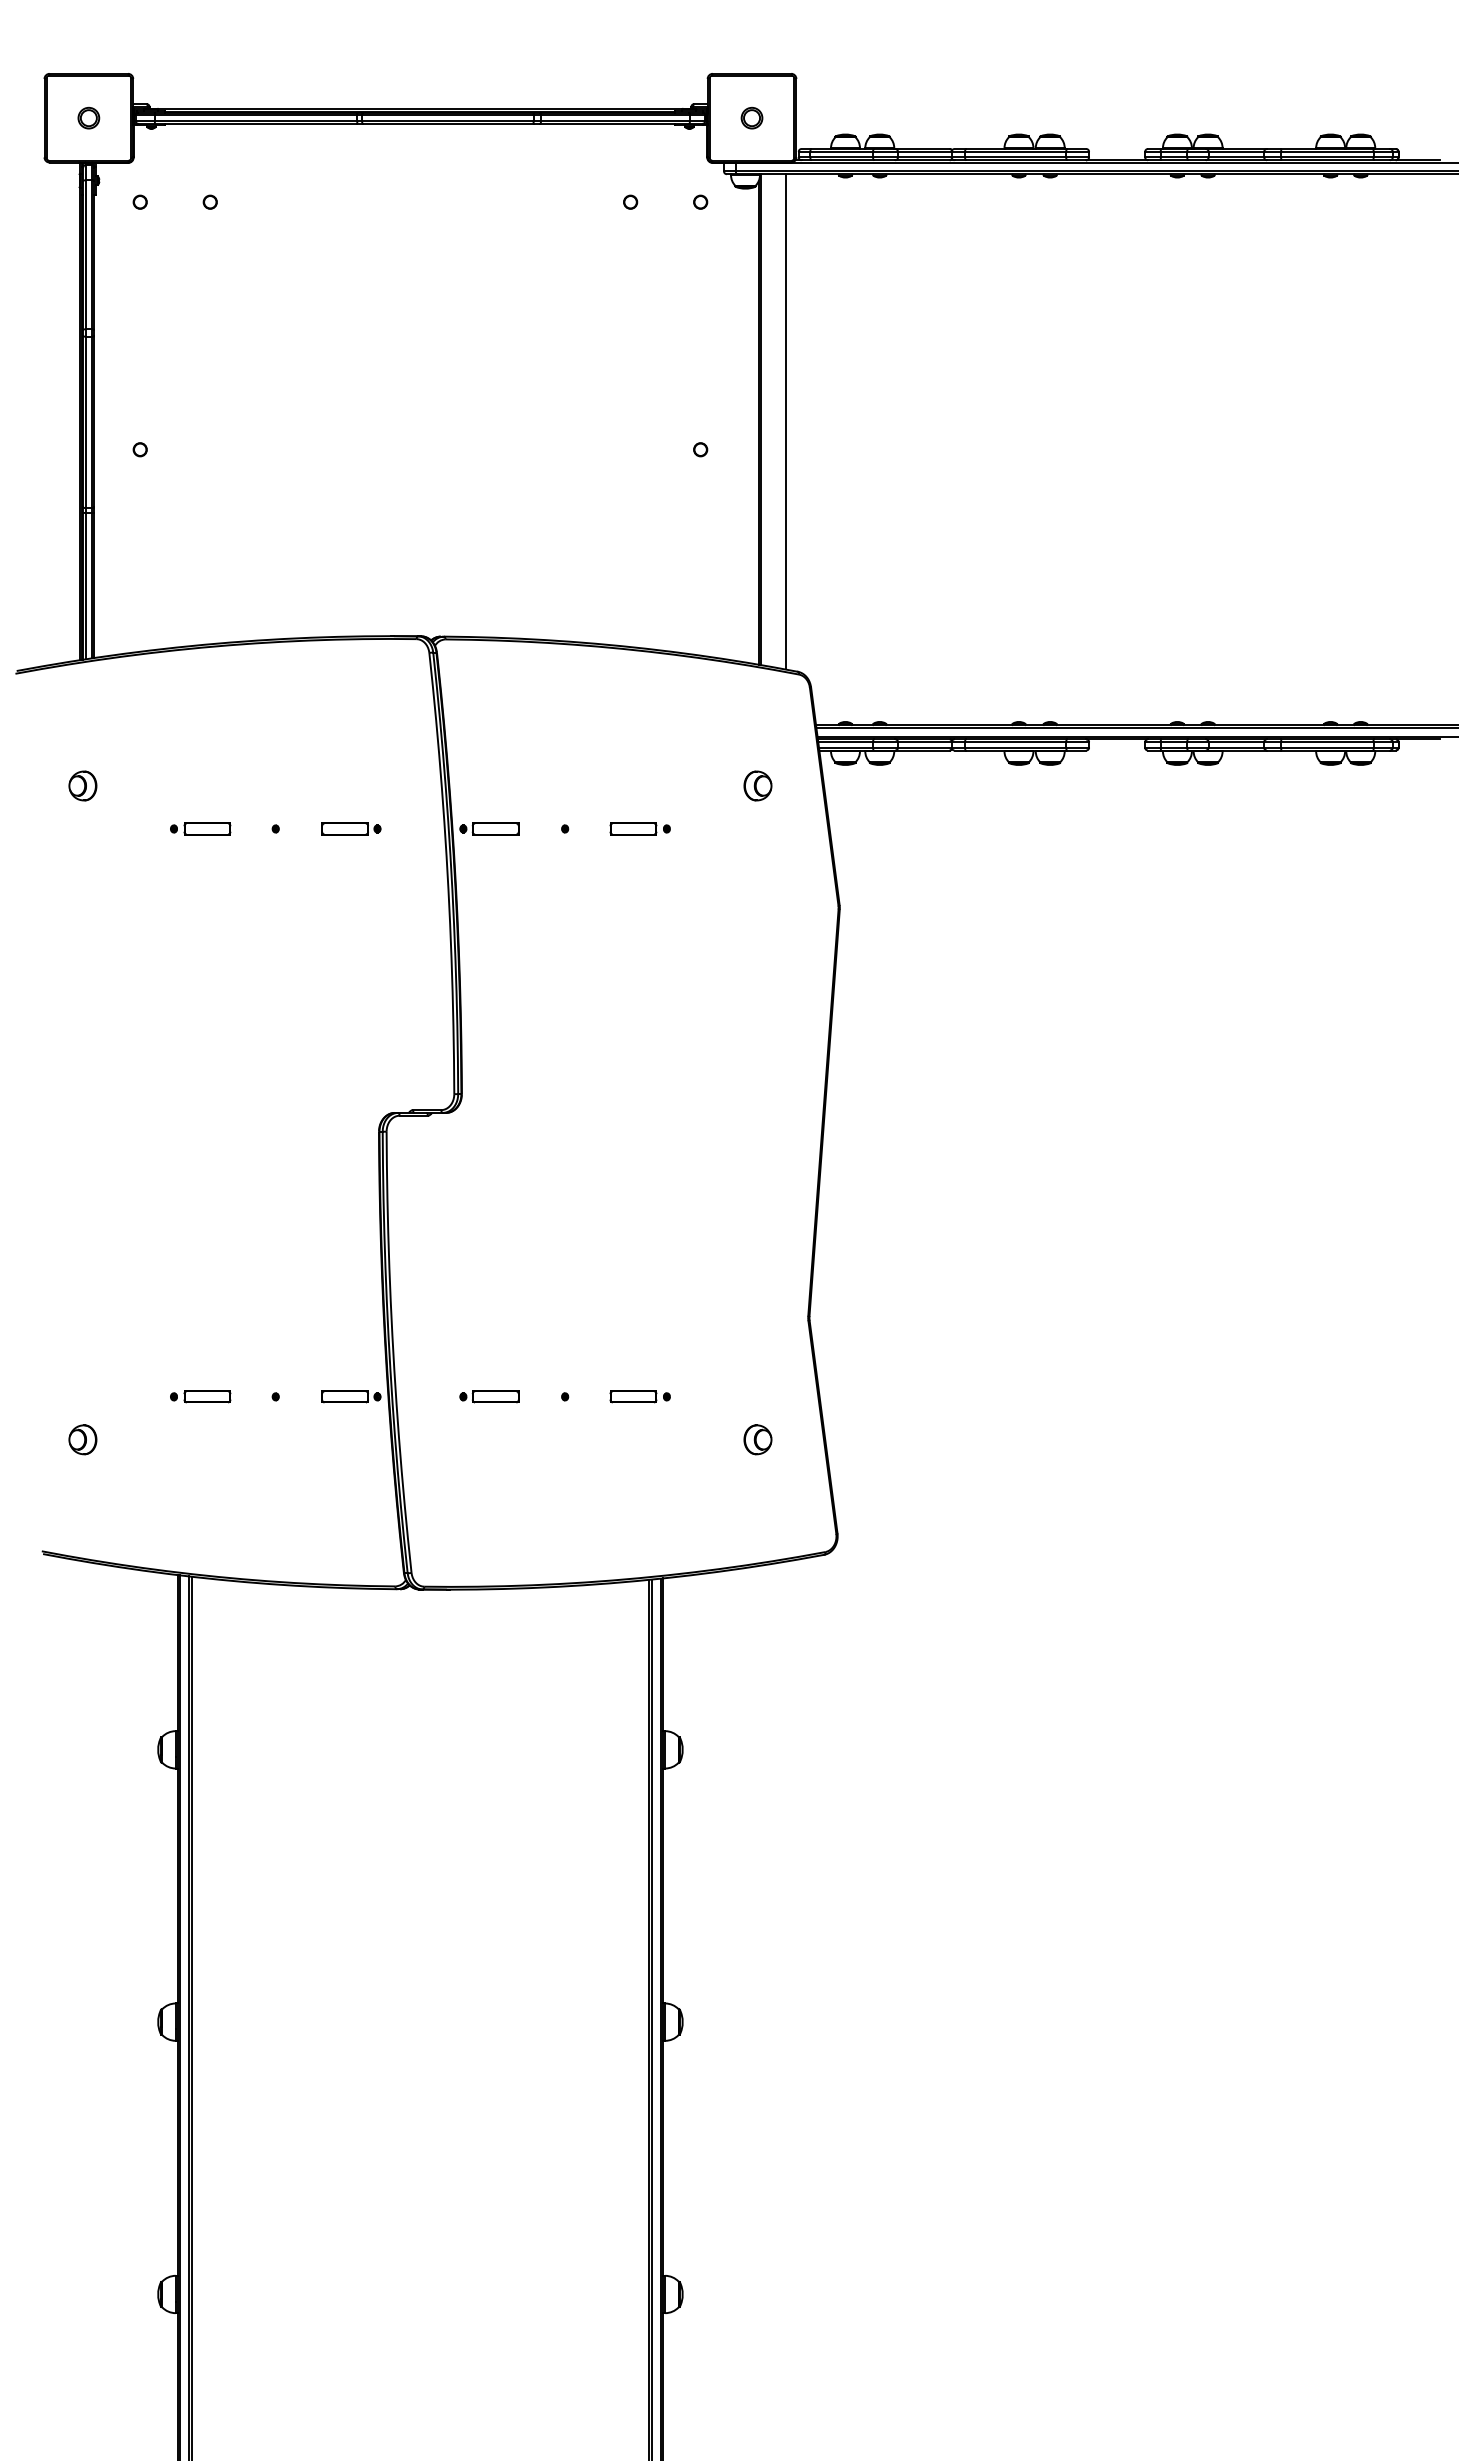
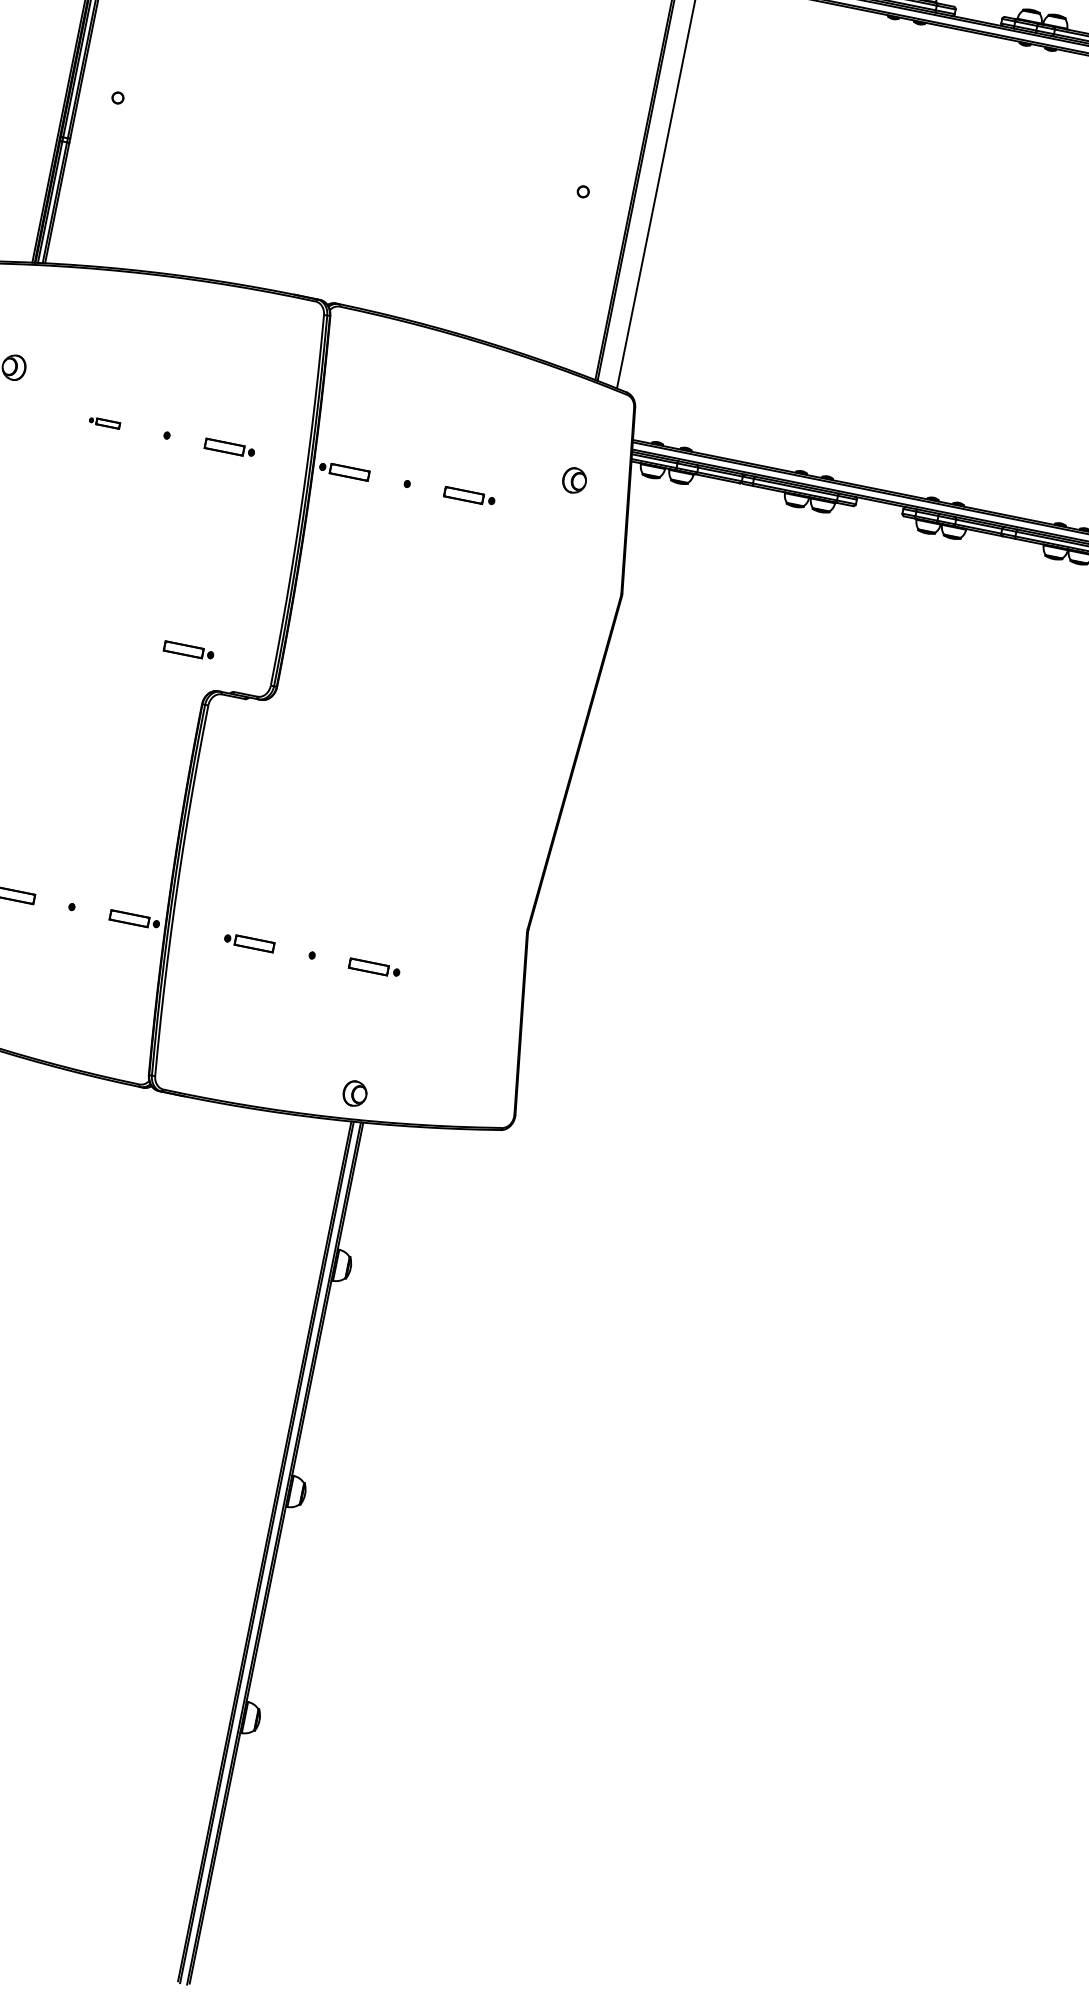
part: (200, 828) -> (104, 422), size x0.6
part: (351, 1072) -> (189, 650), added
part: (757, 1439) -> (354, 1093), moved

